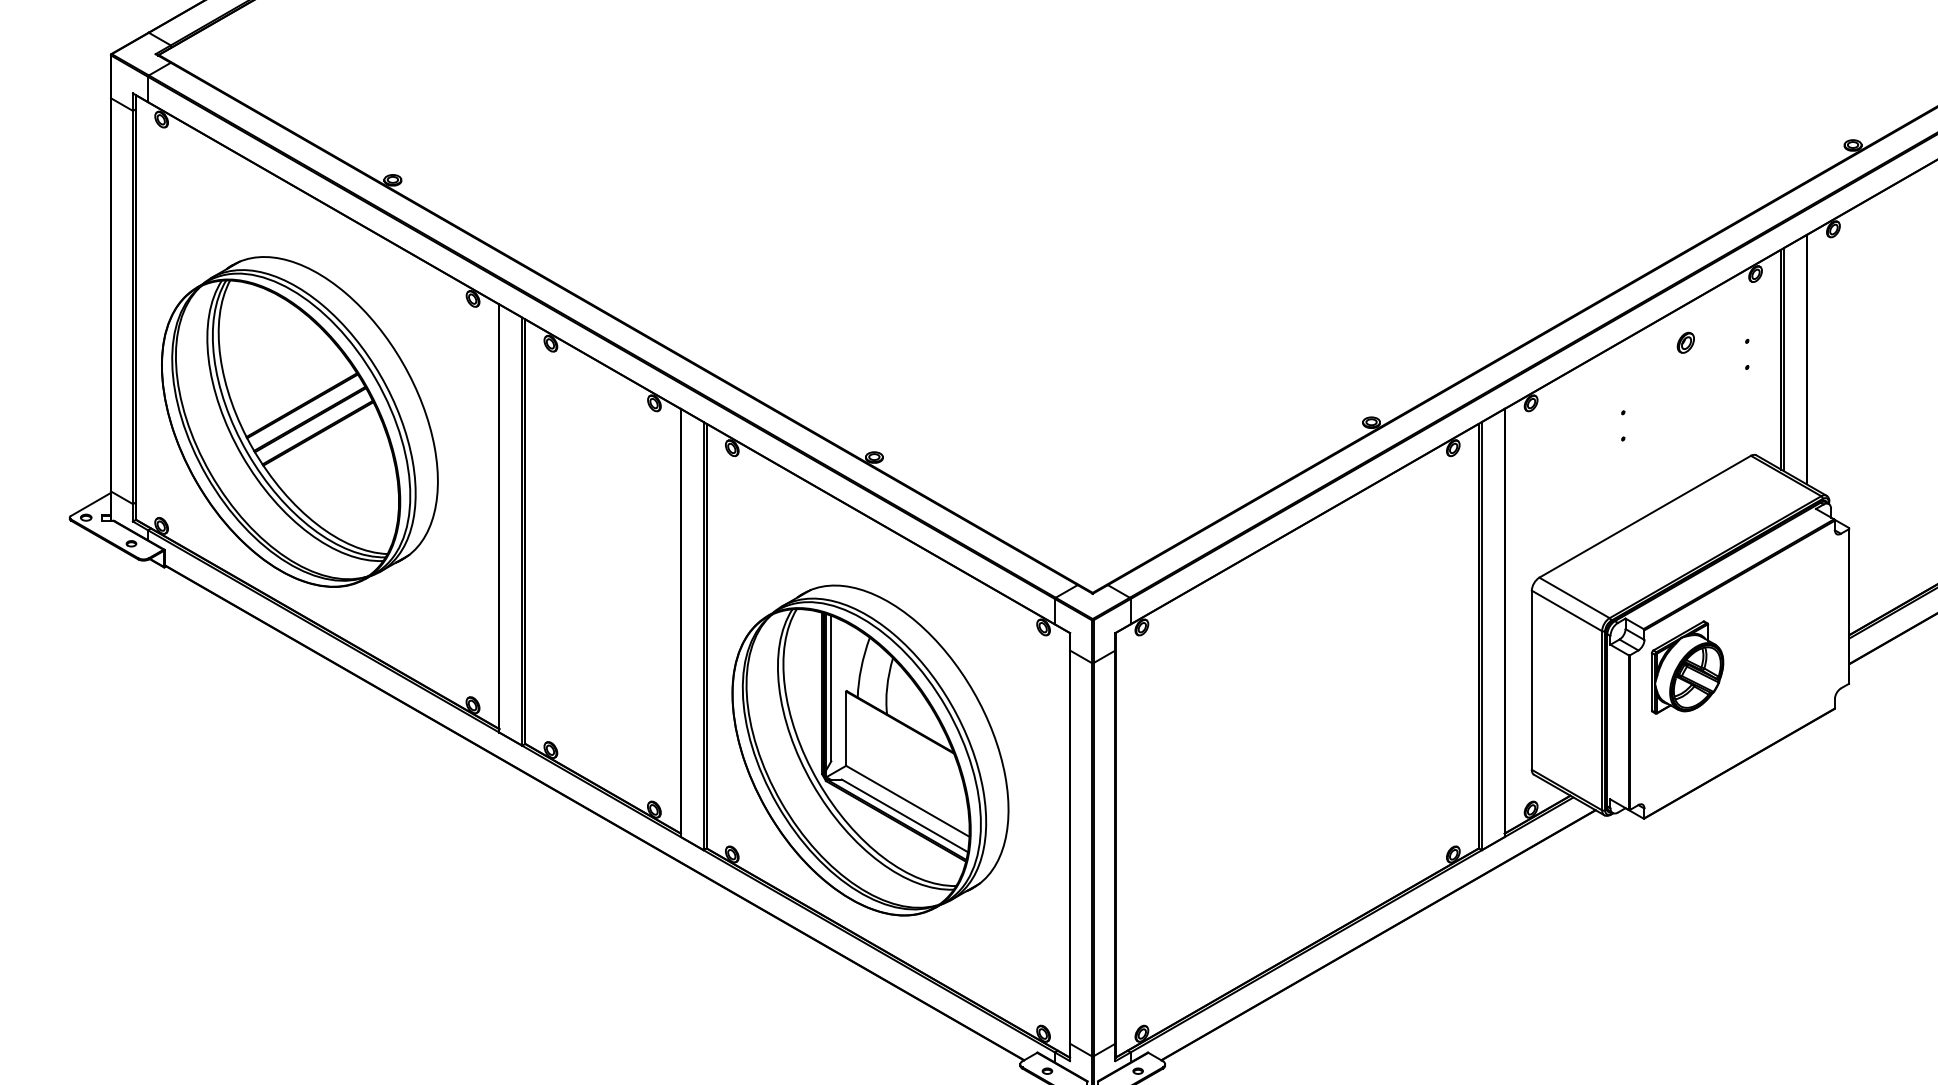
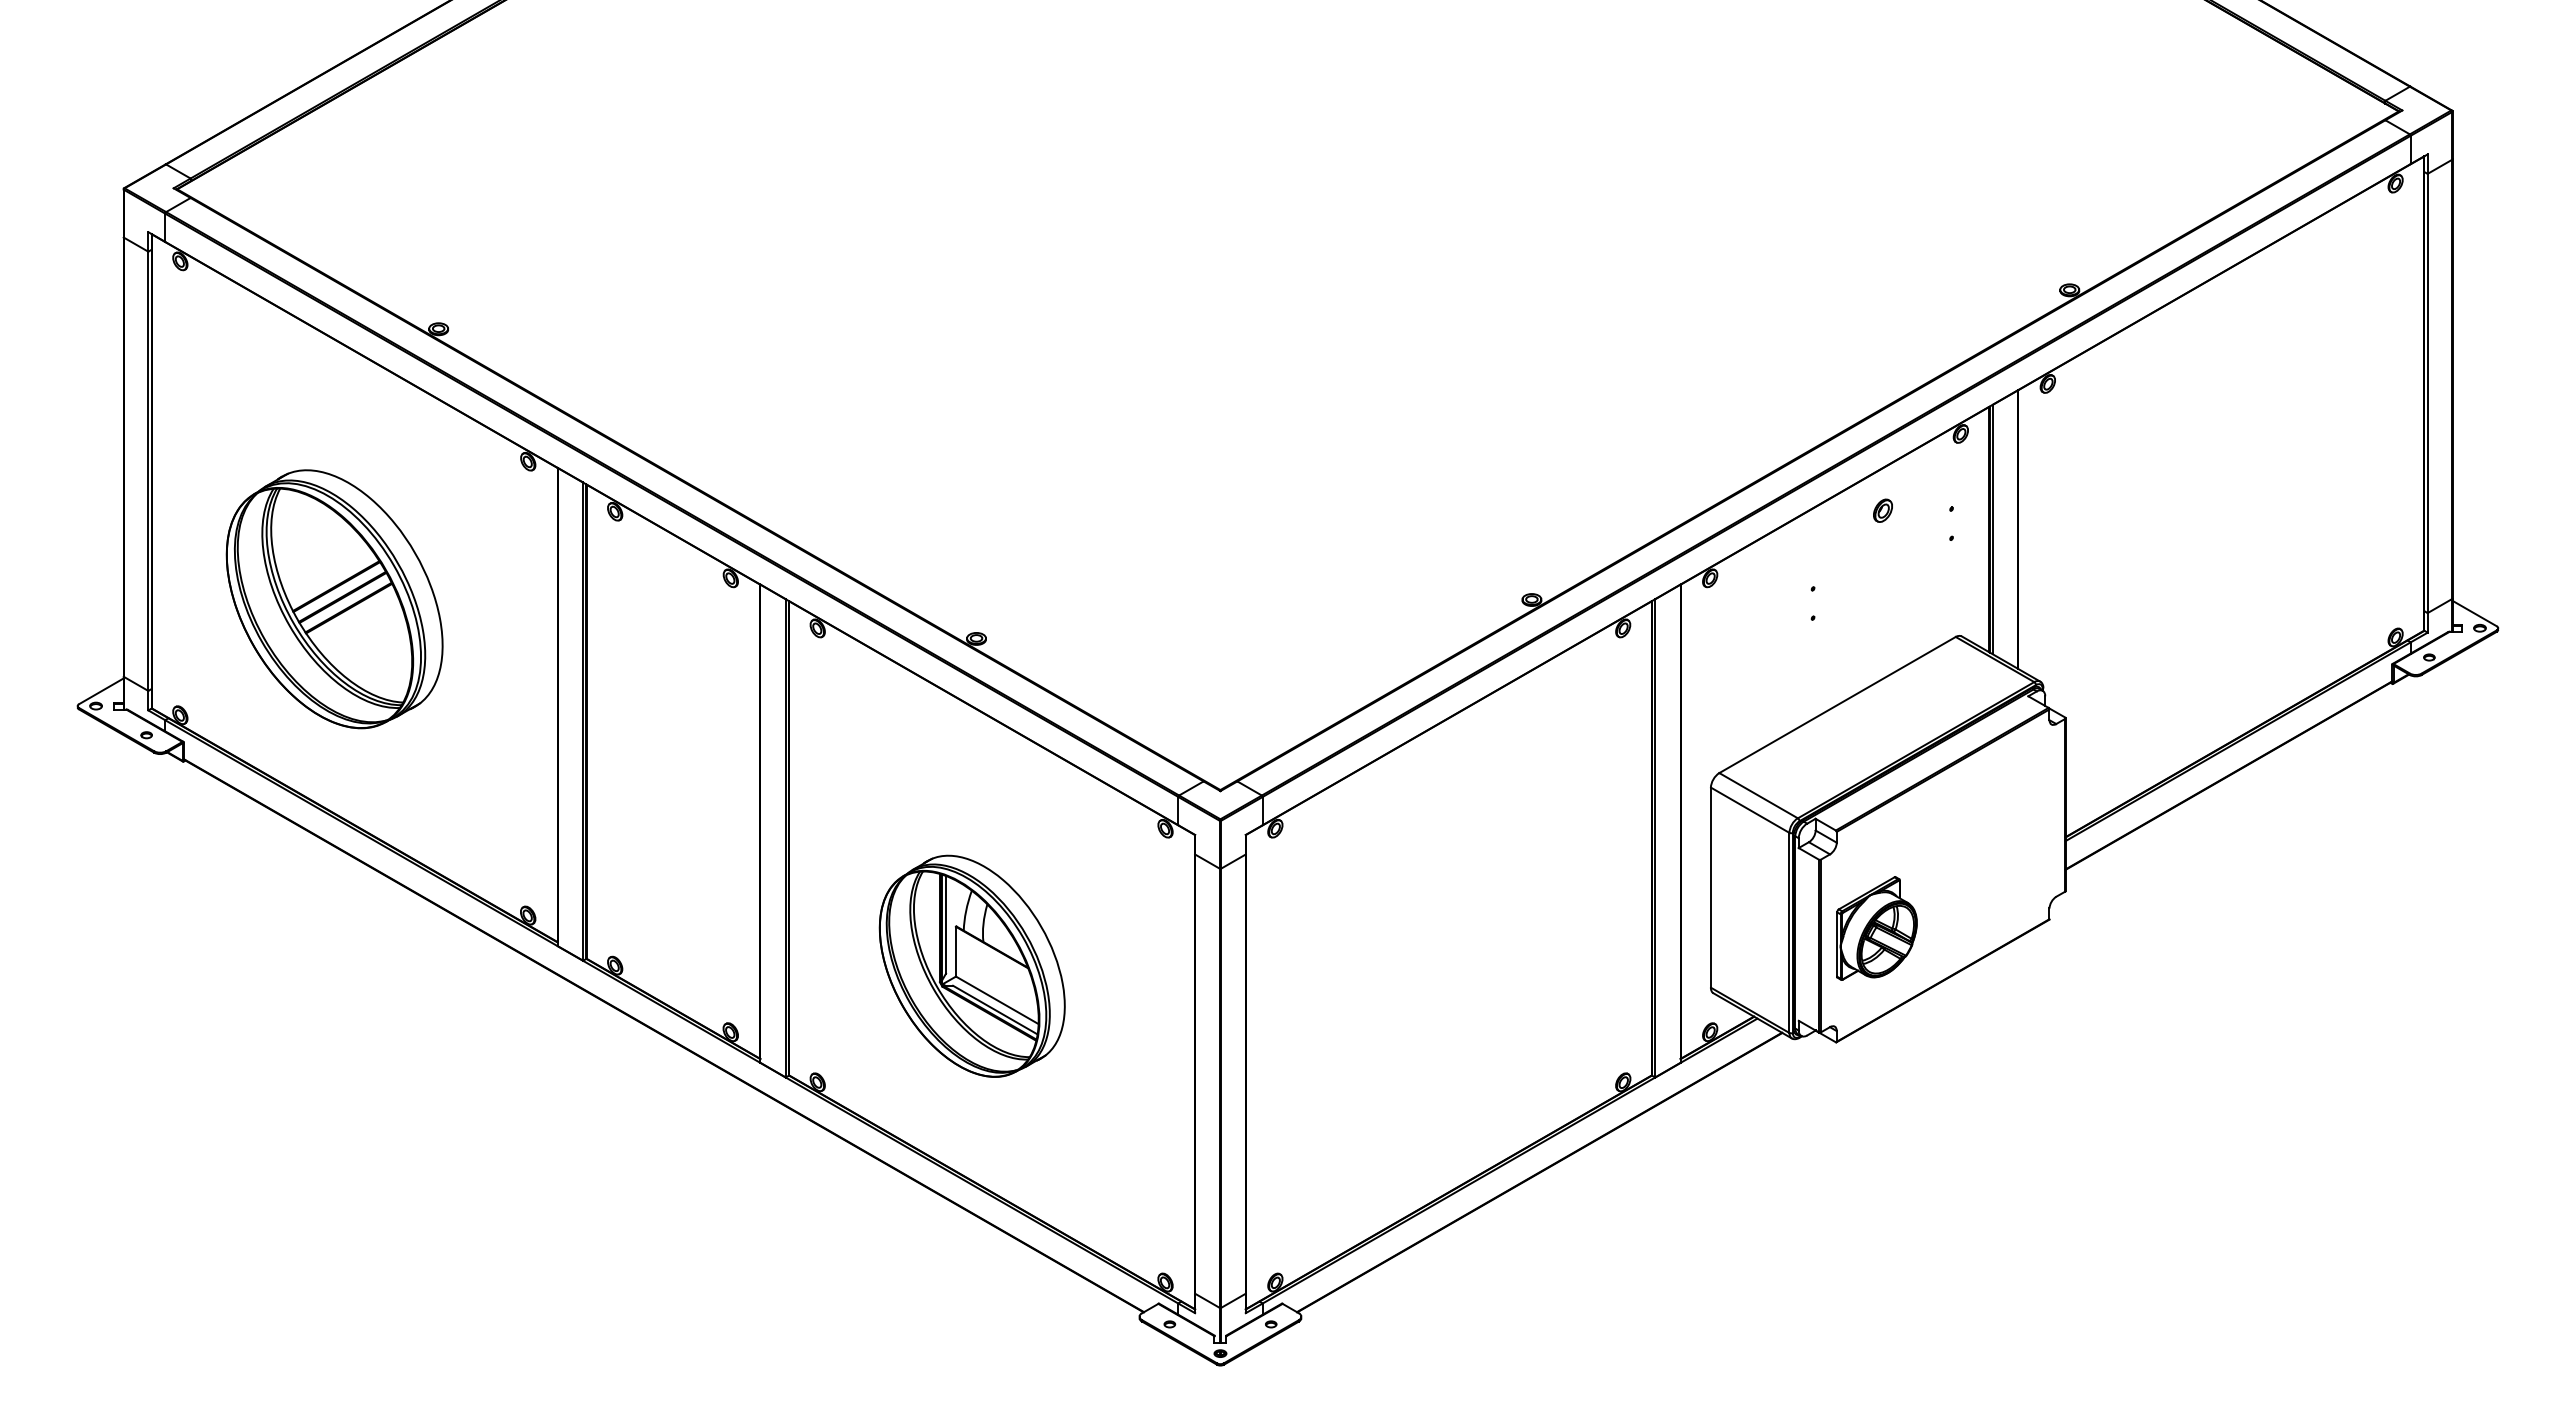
part: (299, 422) -> (334, 599), size x0.7
part: (1687, 667) -> (1876, 928), moved
part: (870, 750) -> (972, 966), size x0.6

